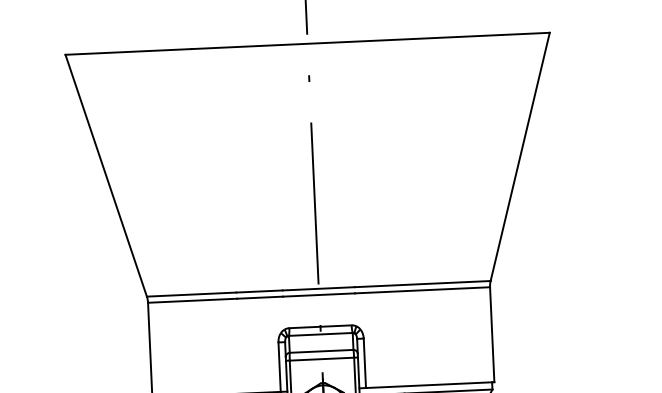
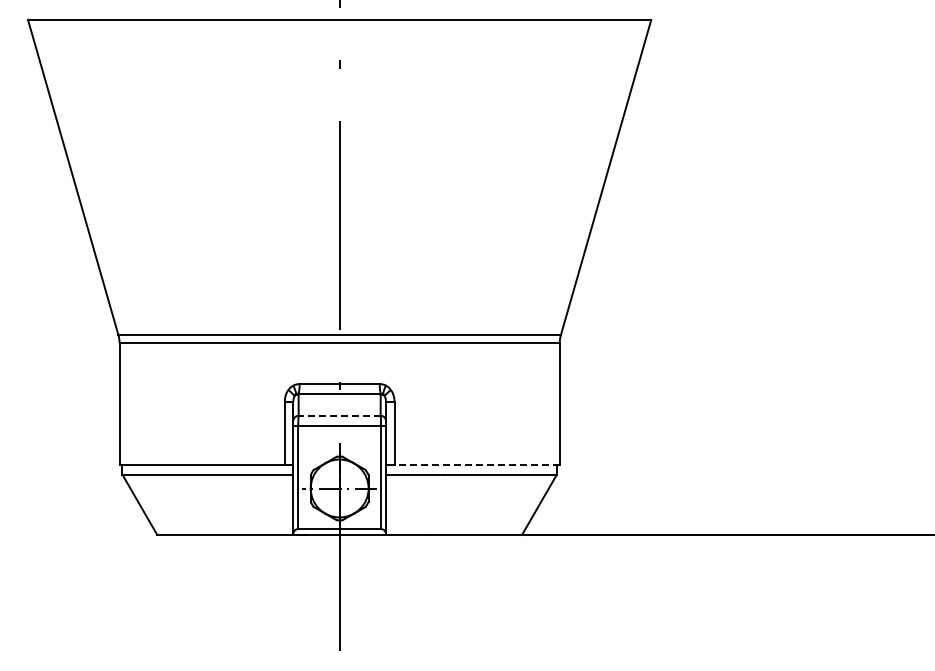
line: (321, 351) -> (339, 415), solid -> dashed
line: (430, 385) -> (477, 465), solid -> dashed

